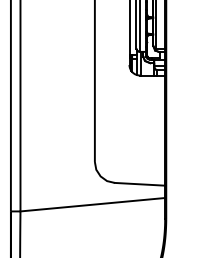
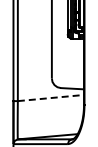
line: (94, 205) -> (51, 98), solid -> dashed

